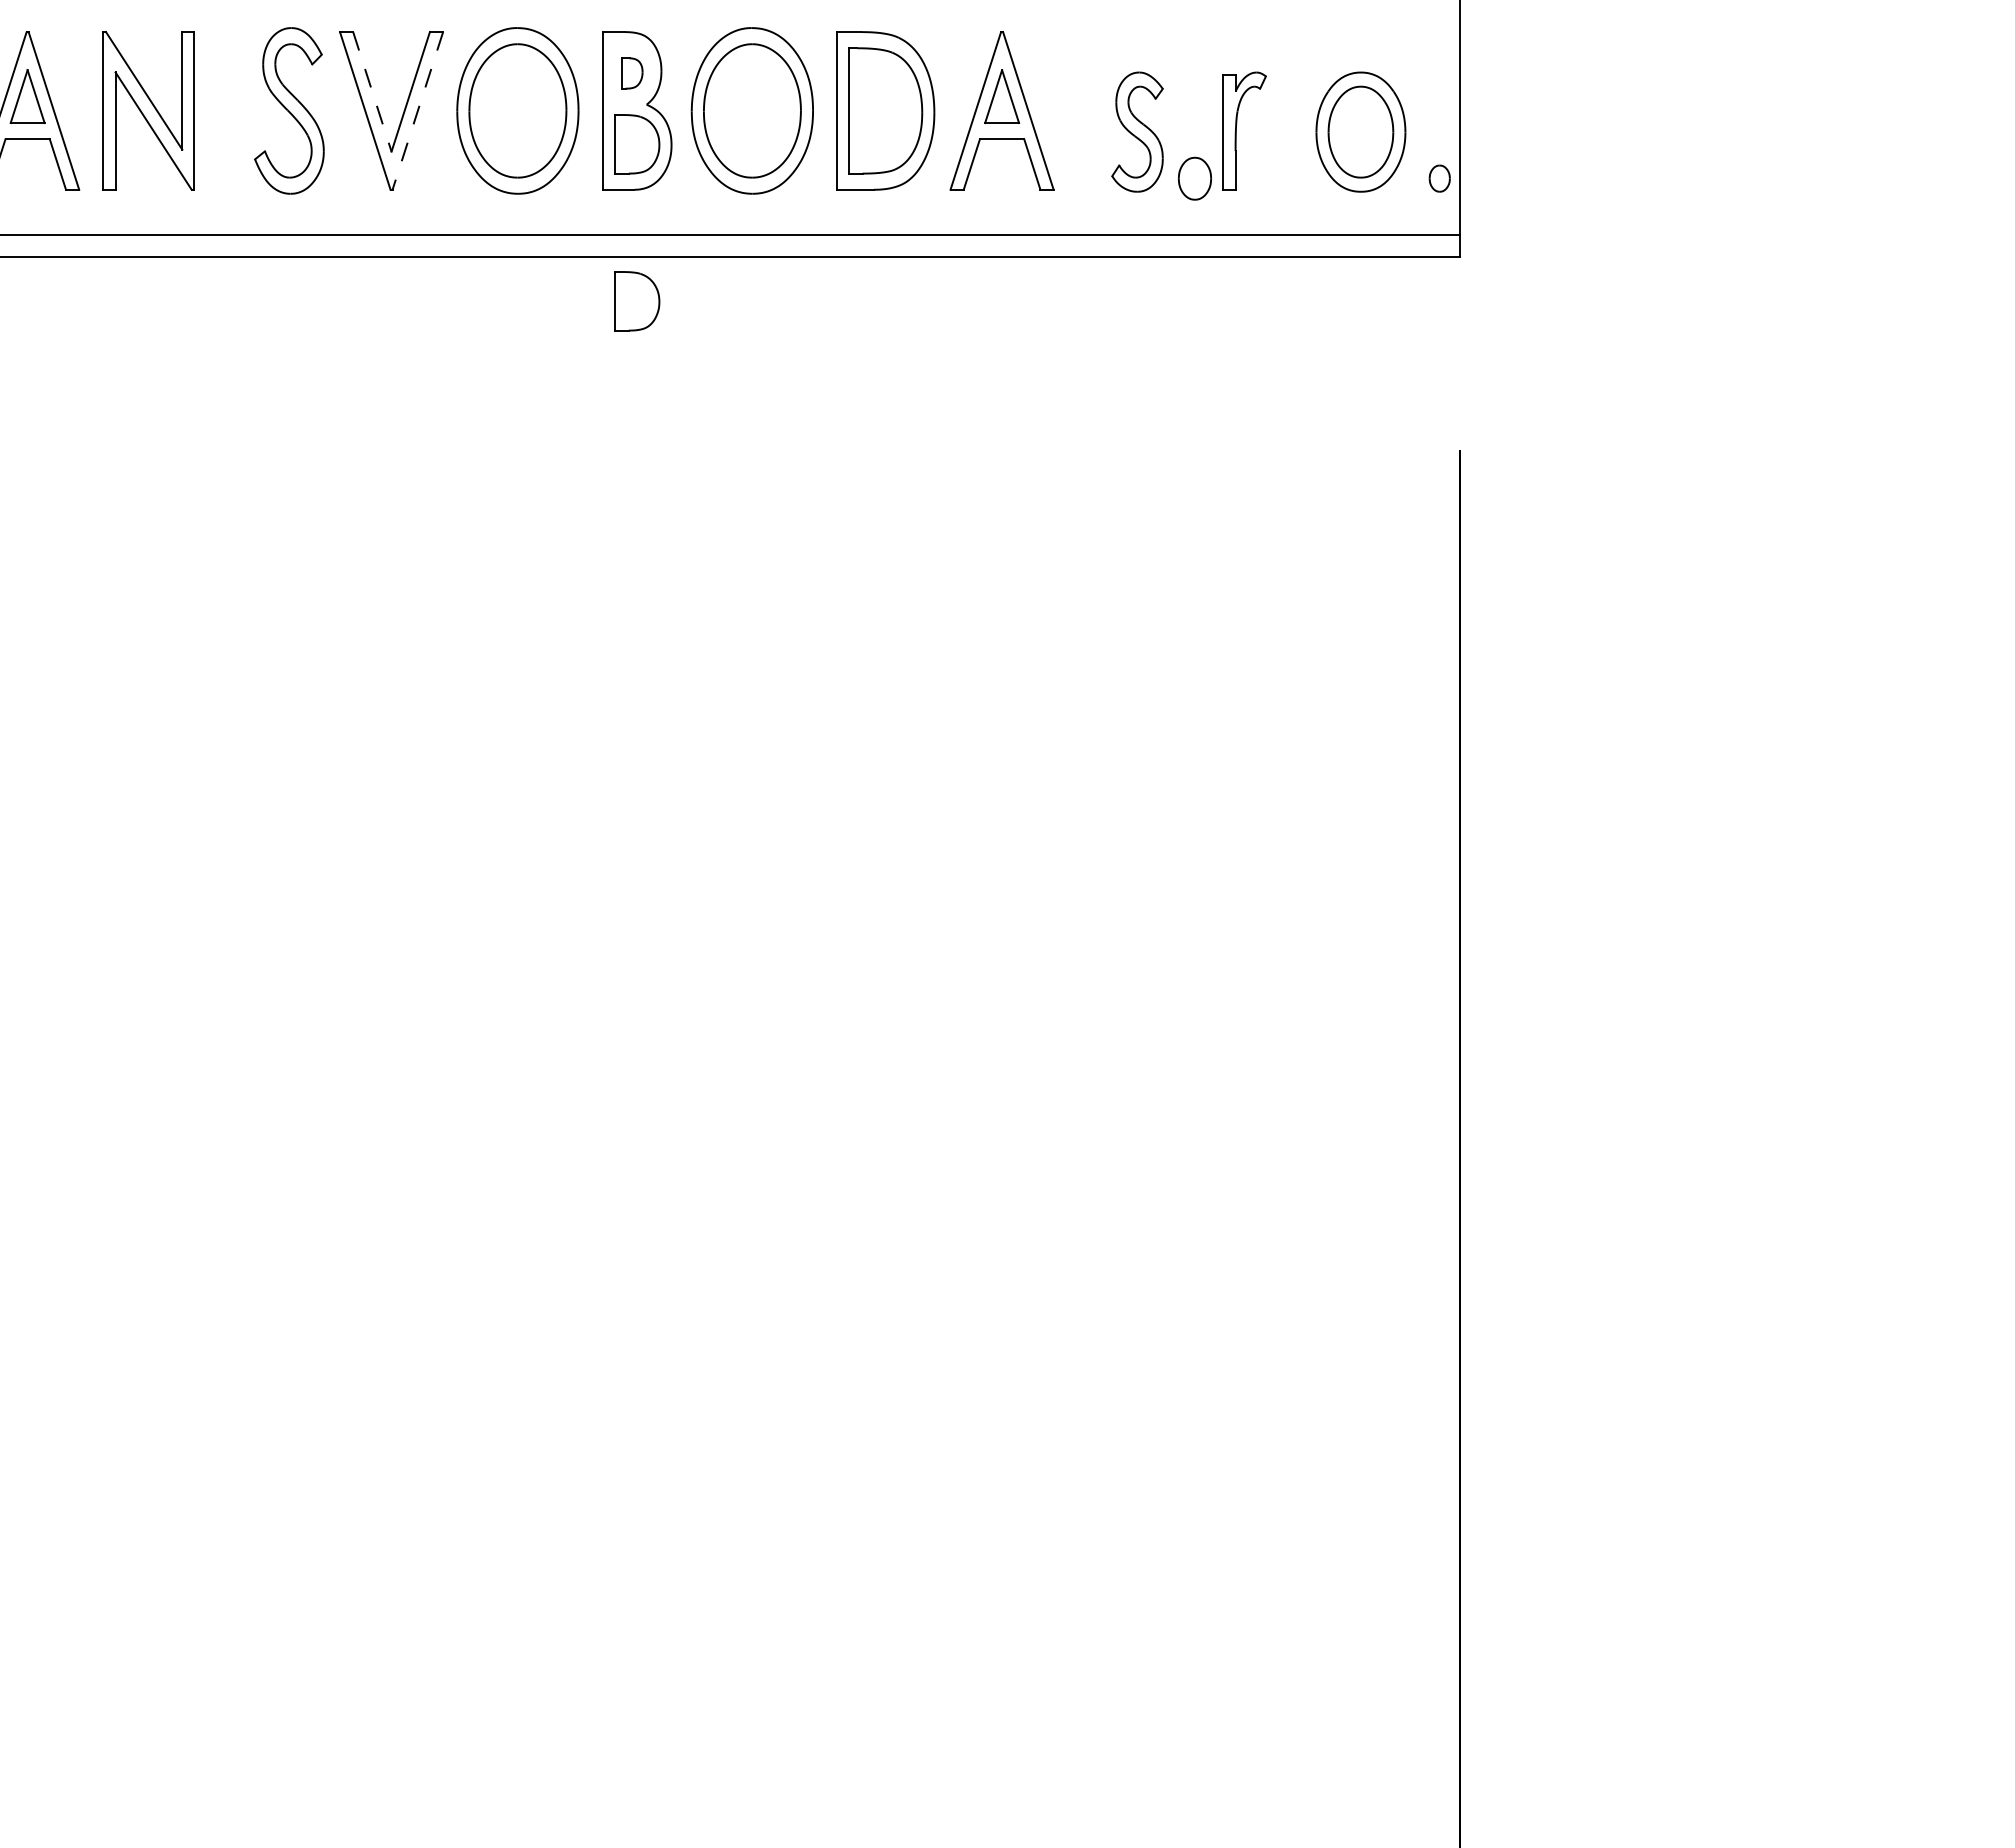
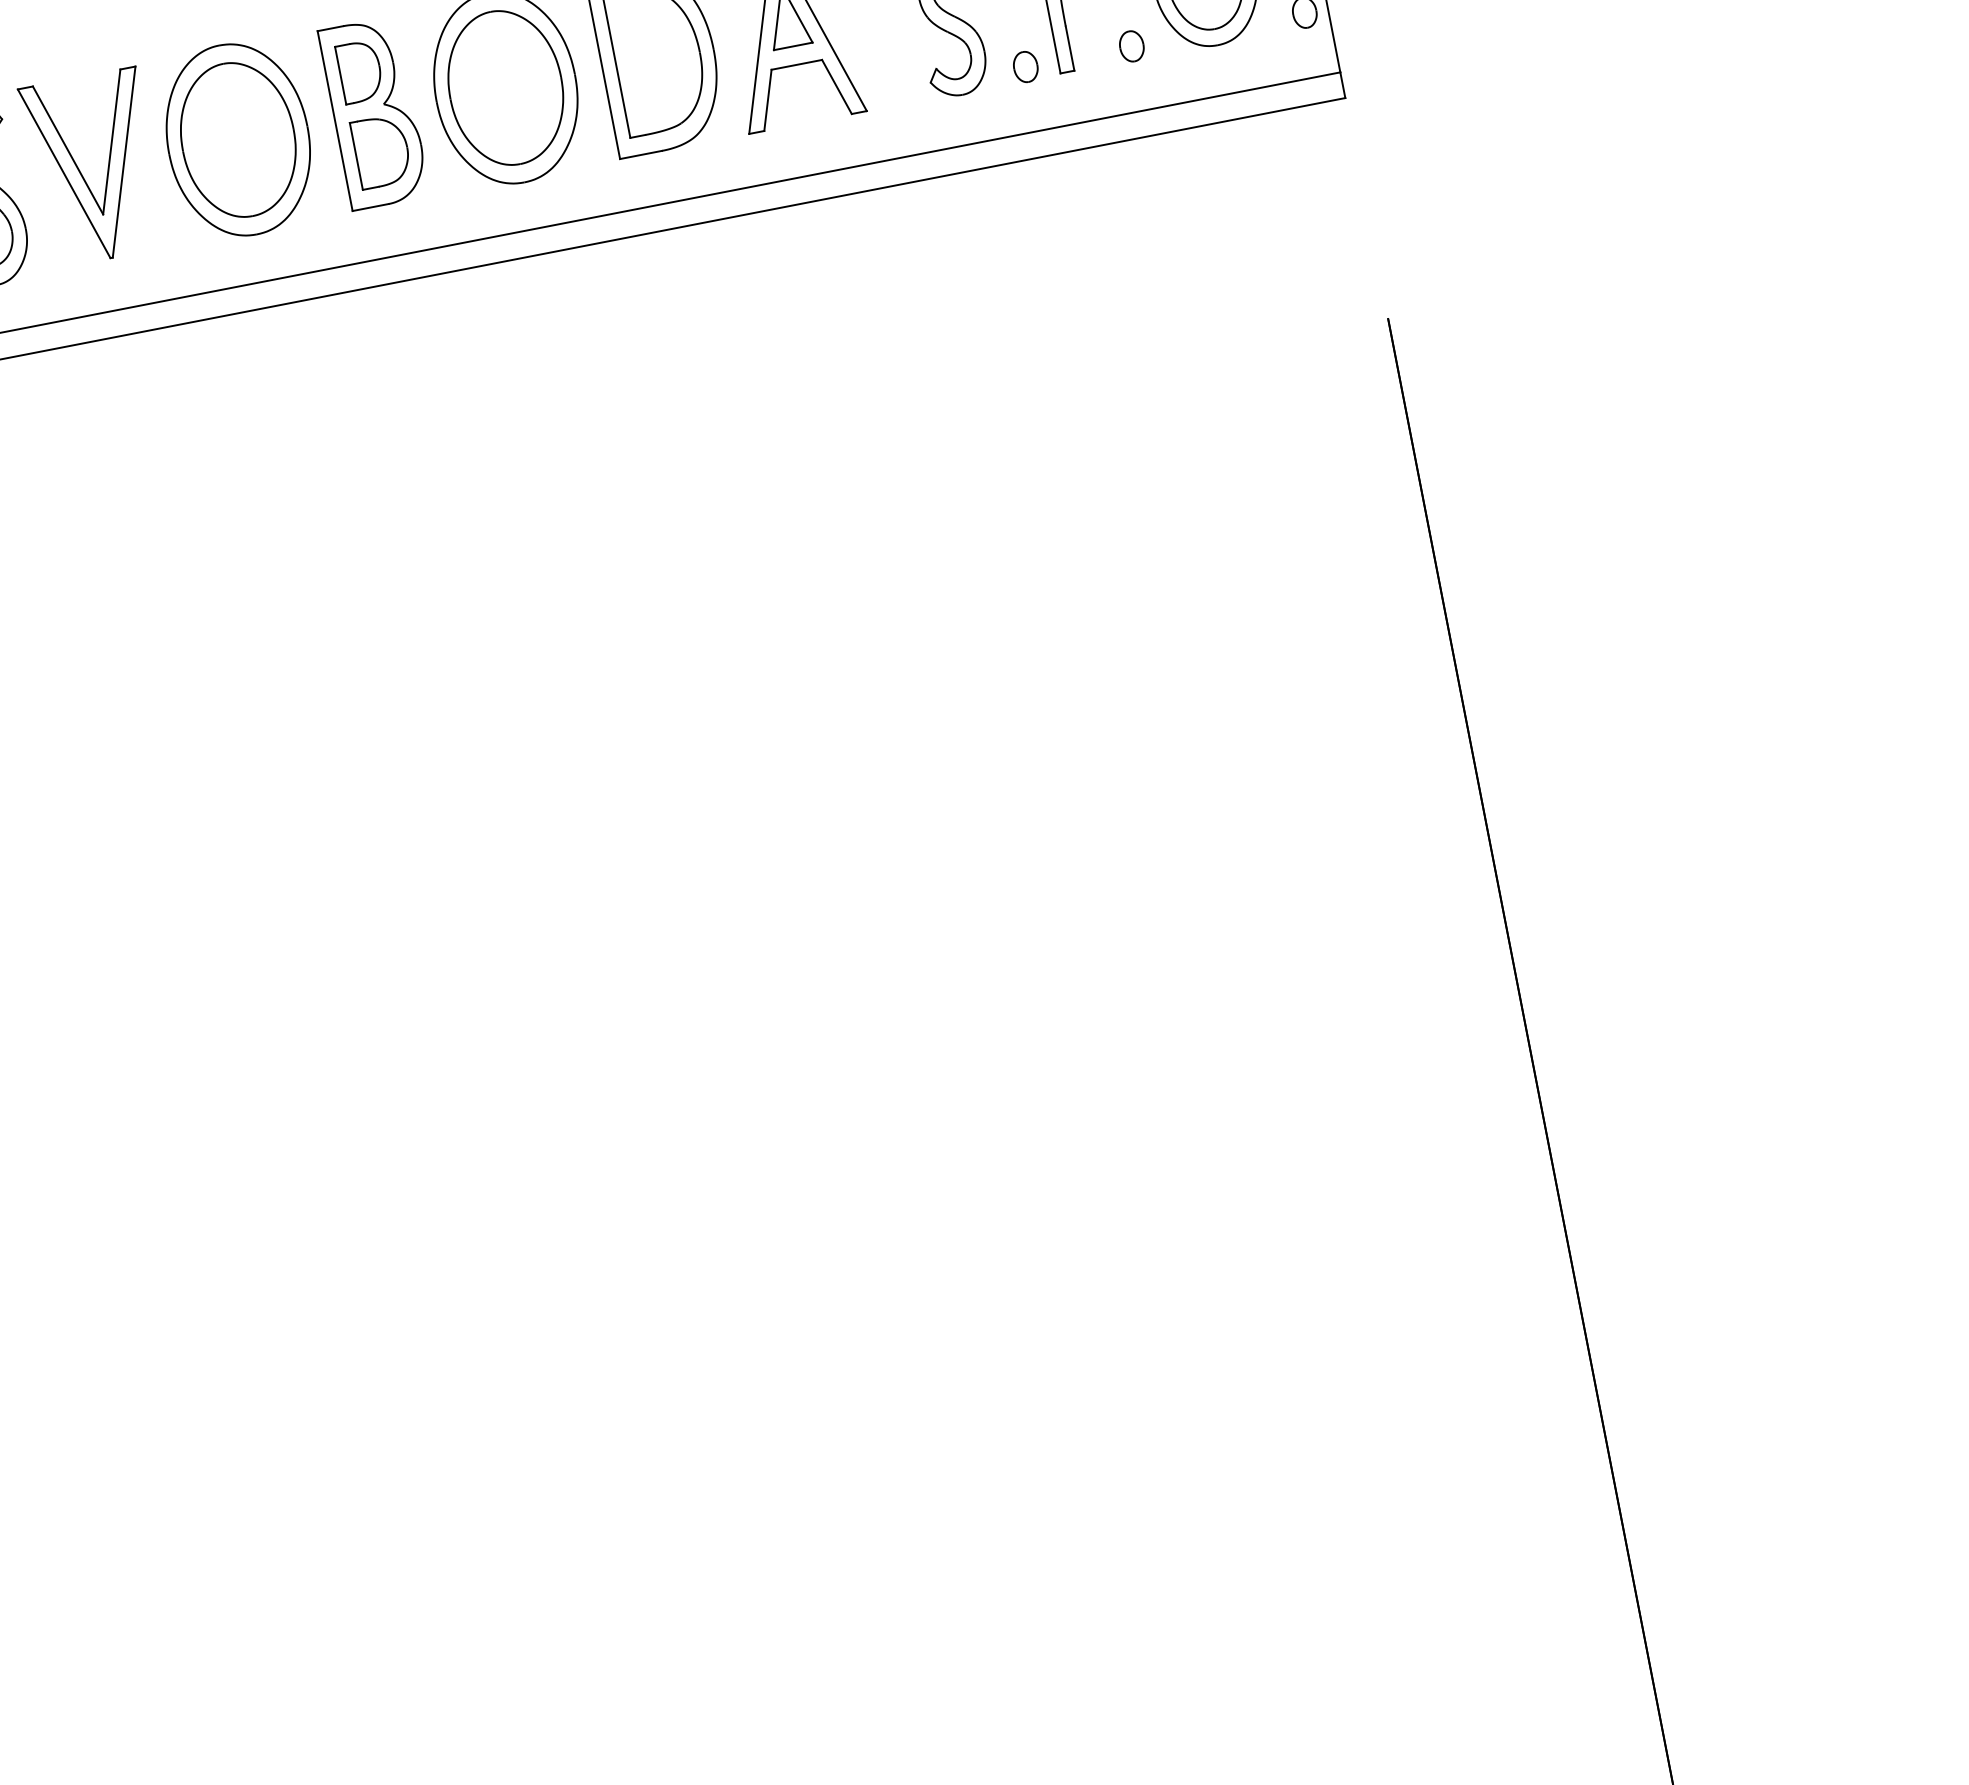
part: (632, 73) -> (360, 71), size x1.67
line: (372, 91) -> (68, 150), dashed -> solid
line: (417, 110) -> (123, 161), dashed -> solid
part: (1195, 178) -> (1026, 66), size x0.62
part: (1288, 178) -> (1132, 46), added
part: (637, 301) -> (416, 330), removed

